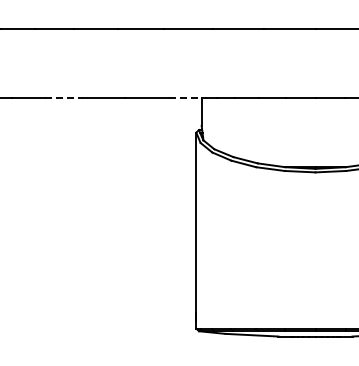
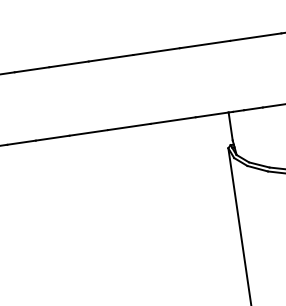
line: (63, 98) -> (88, 133), dashed -> solid
line: (185, 98) -> (212, 115), dashed -> solid

